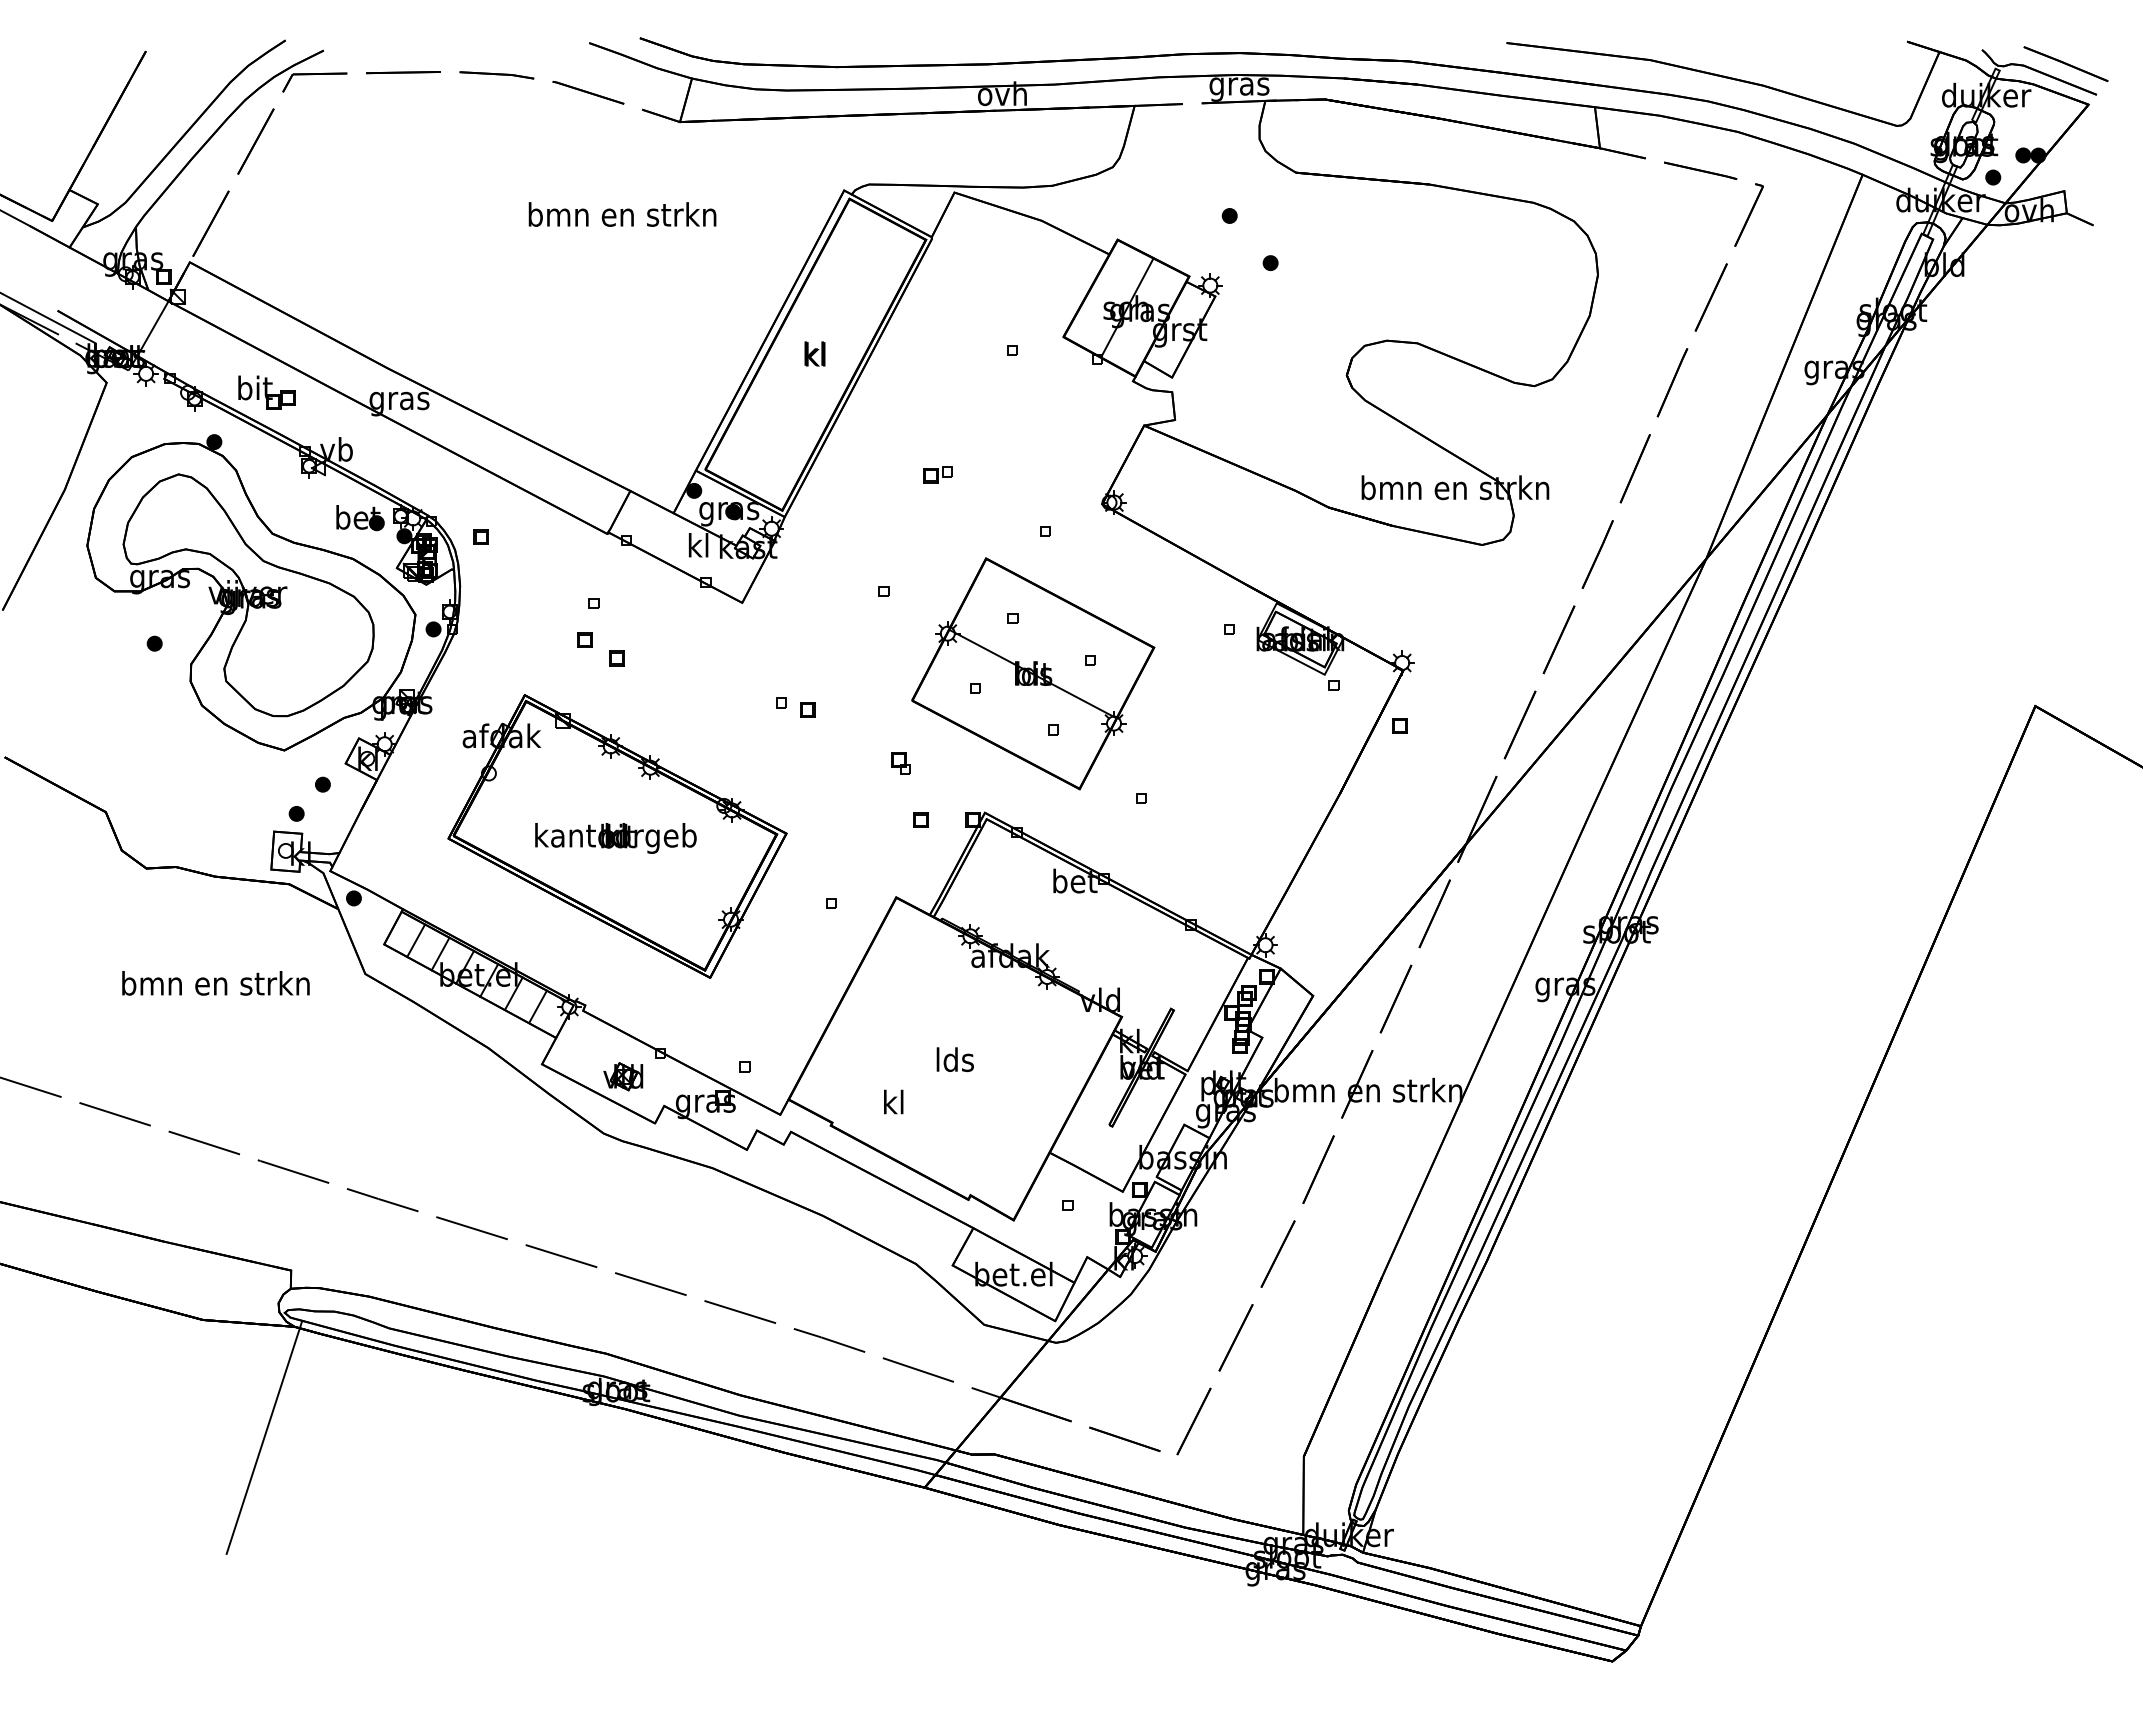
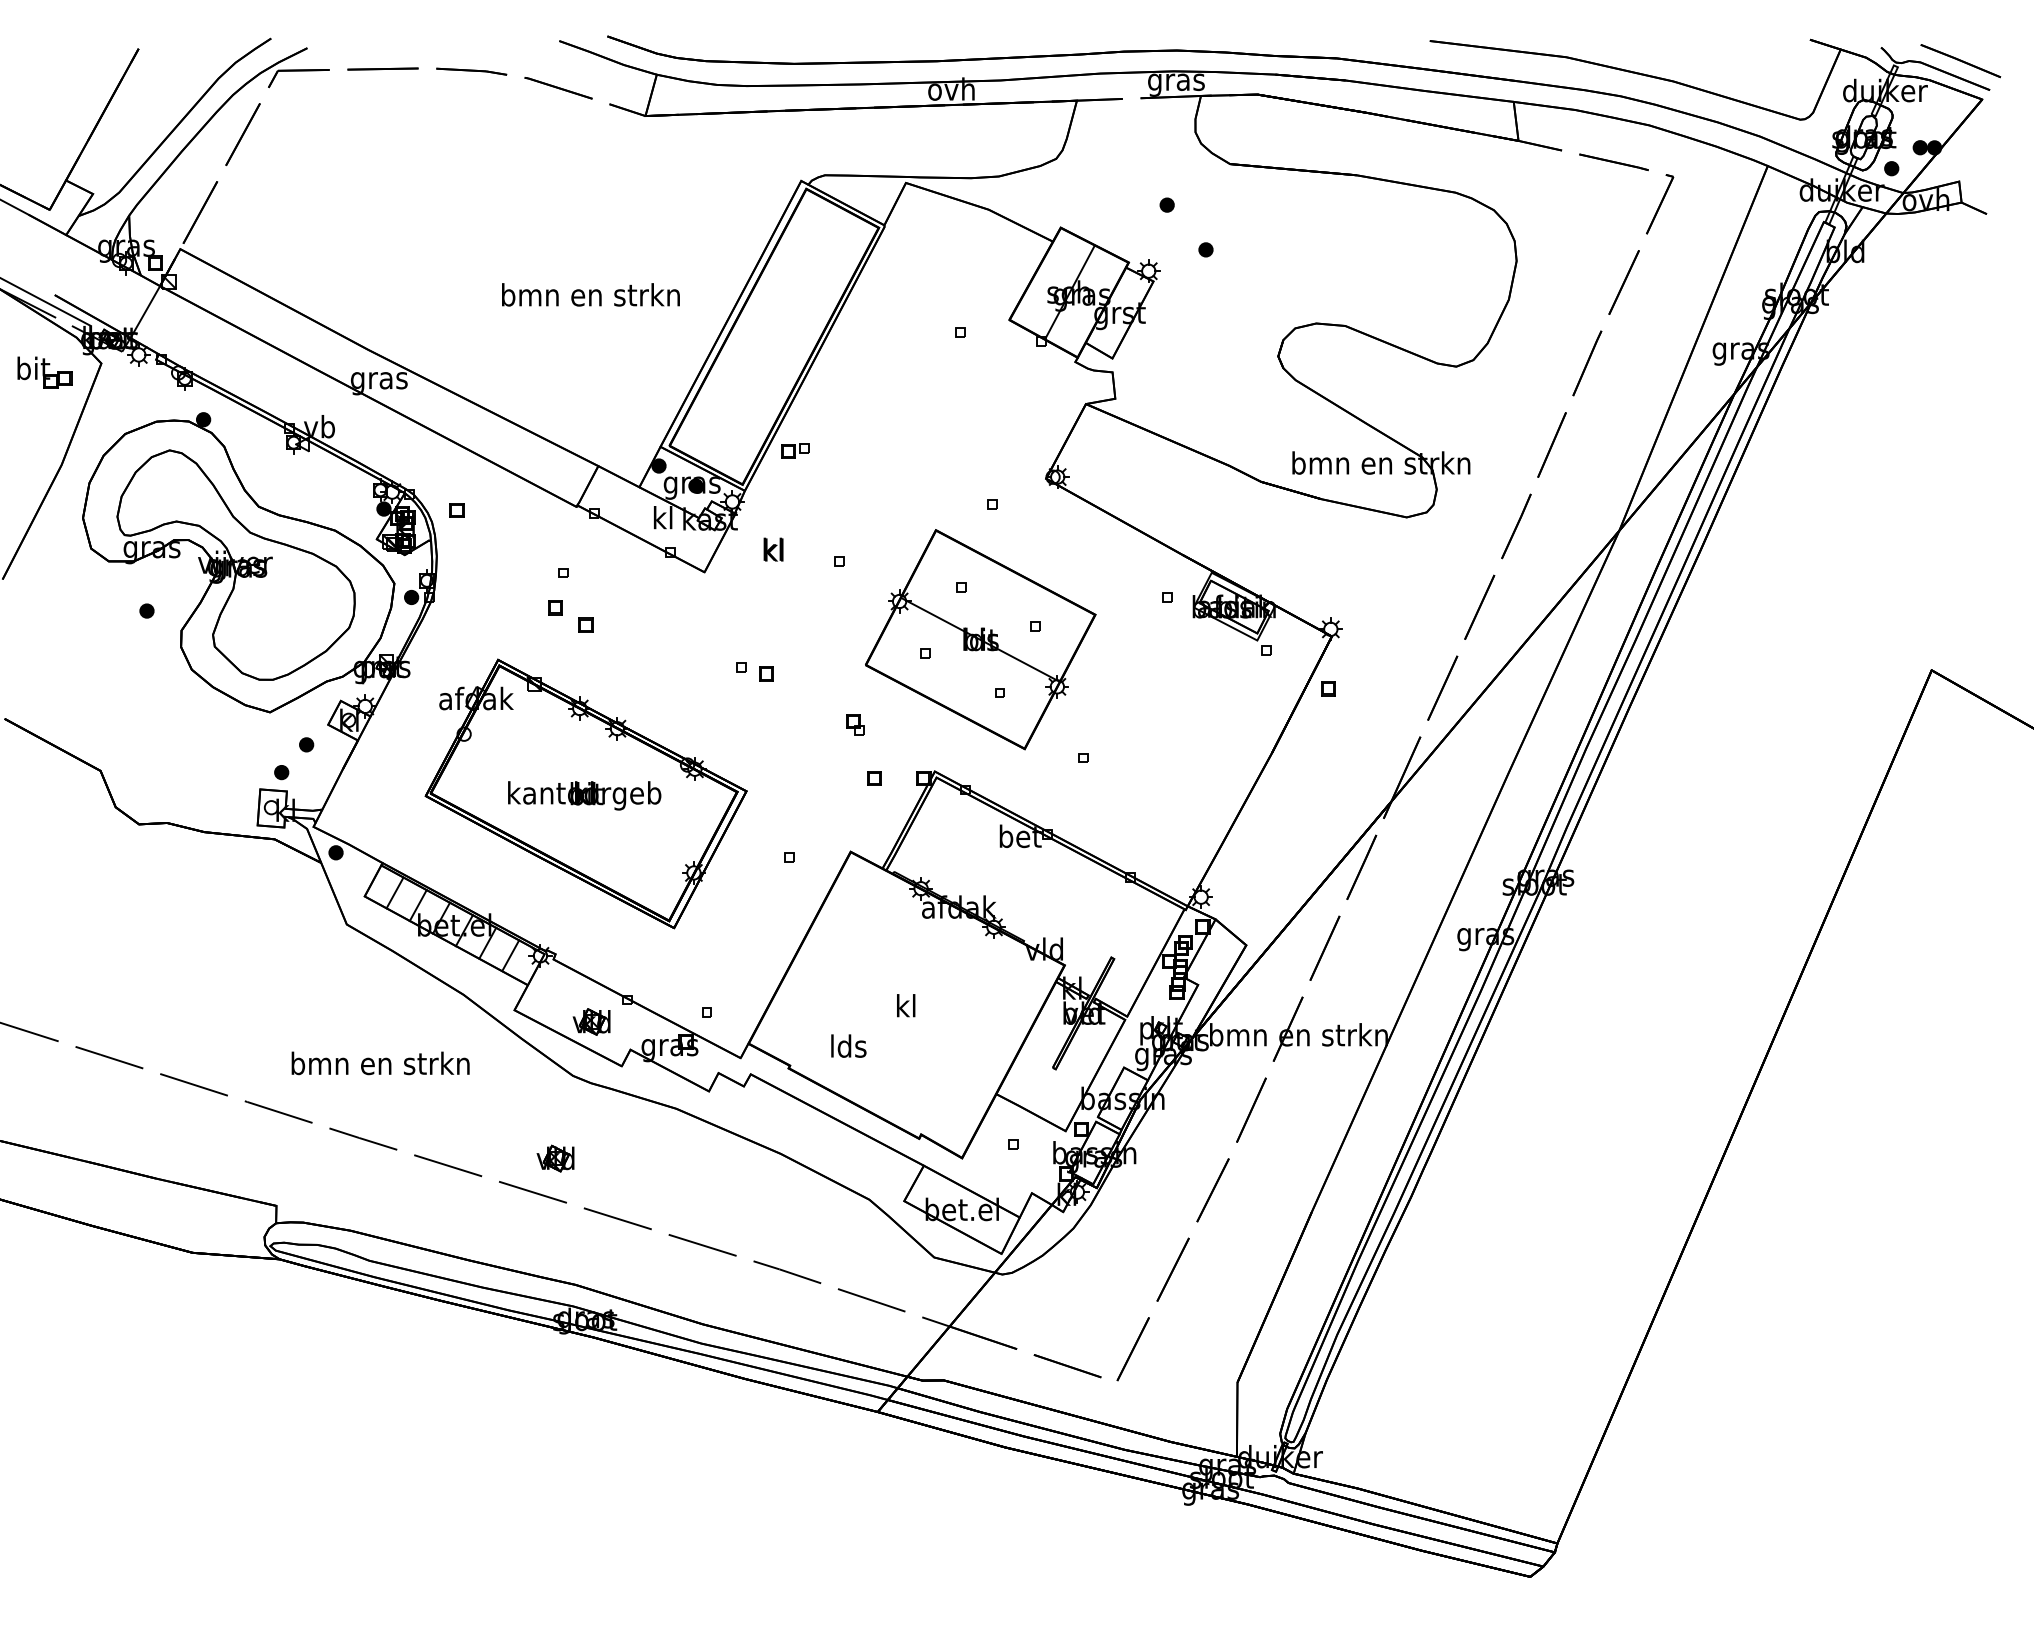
text: (622, 214) -> (590, 294), moved
text: (814, 353) -> (773, 549), moved
part: (266, 392) -> (44, 372), moved
part: (937, 474) -> (794, 450), moved
part: (360, 518) -> (342, 492), removed
text: (215, 983) -> (380, 1063), moved
text: (954, 1059) -> (905, 1005), lds -> kl
text: (893, 1101) -> (848, 1045), kl -> lds
part: (585, 1220) -> (555, 1158), added
line: (264, 1437) -> (251, 1364), removed

